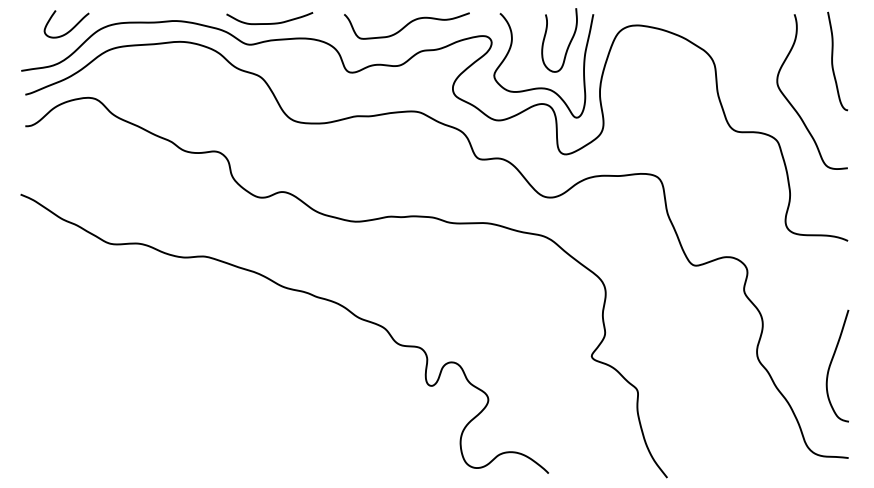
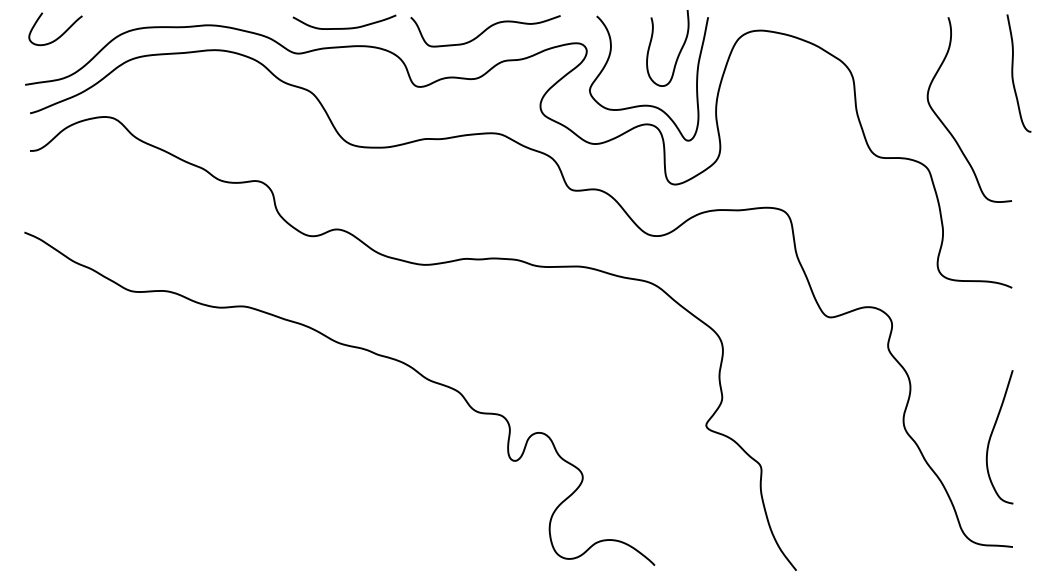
curve: (272, 22) -> (347, 27), moved
curve: (71, 28) -> (61, 34), moved
curve: (833, 63) -> (1013, 76), moved

